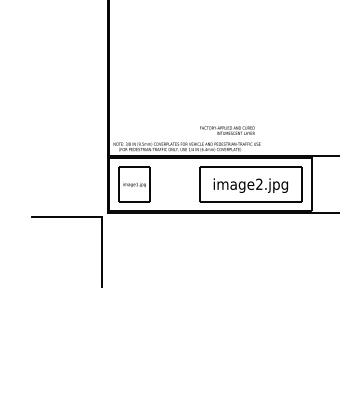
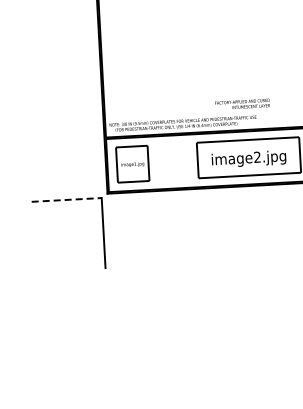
text: (227, 130) -> (242, 104), moved
line: (67, 216) -> (67, 199), solid -> dashed

